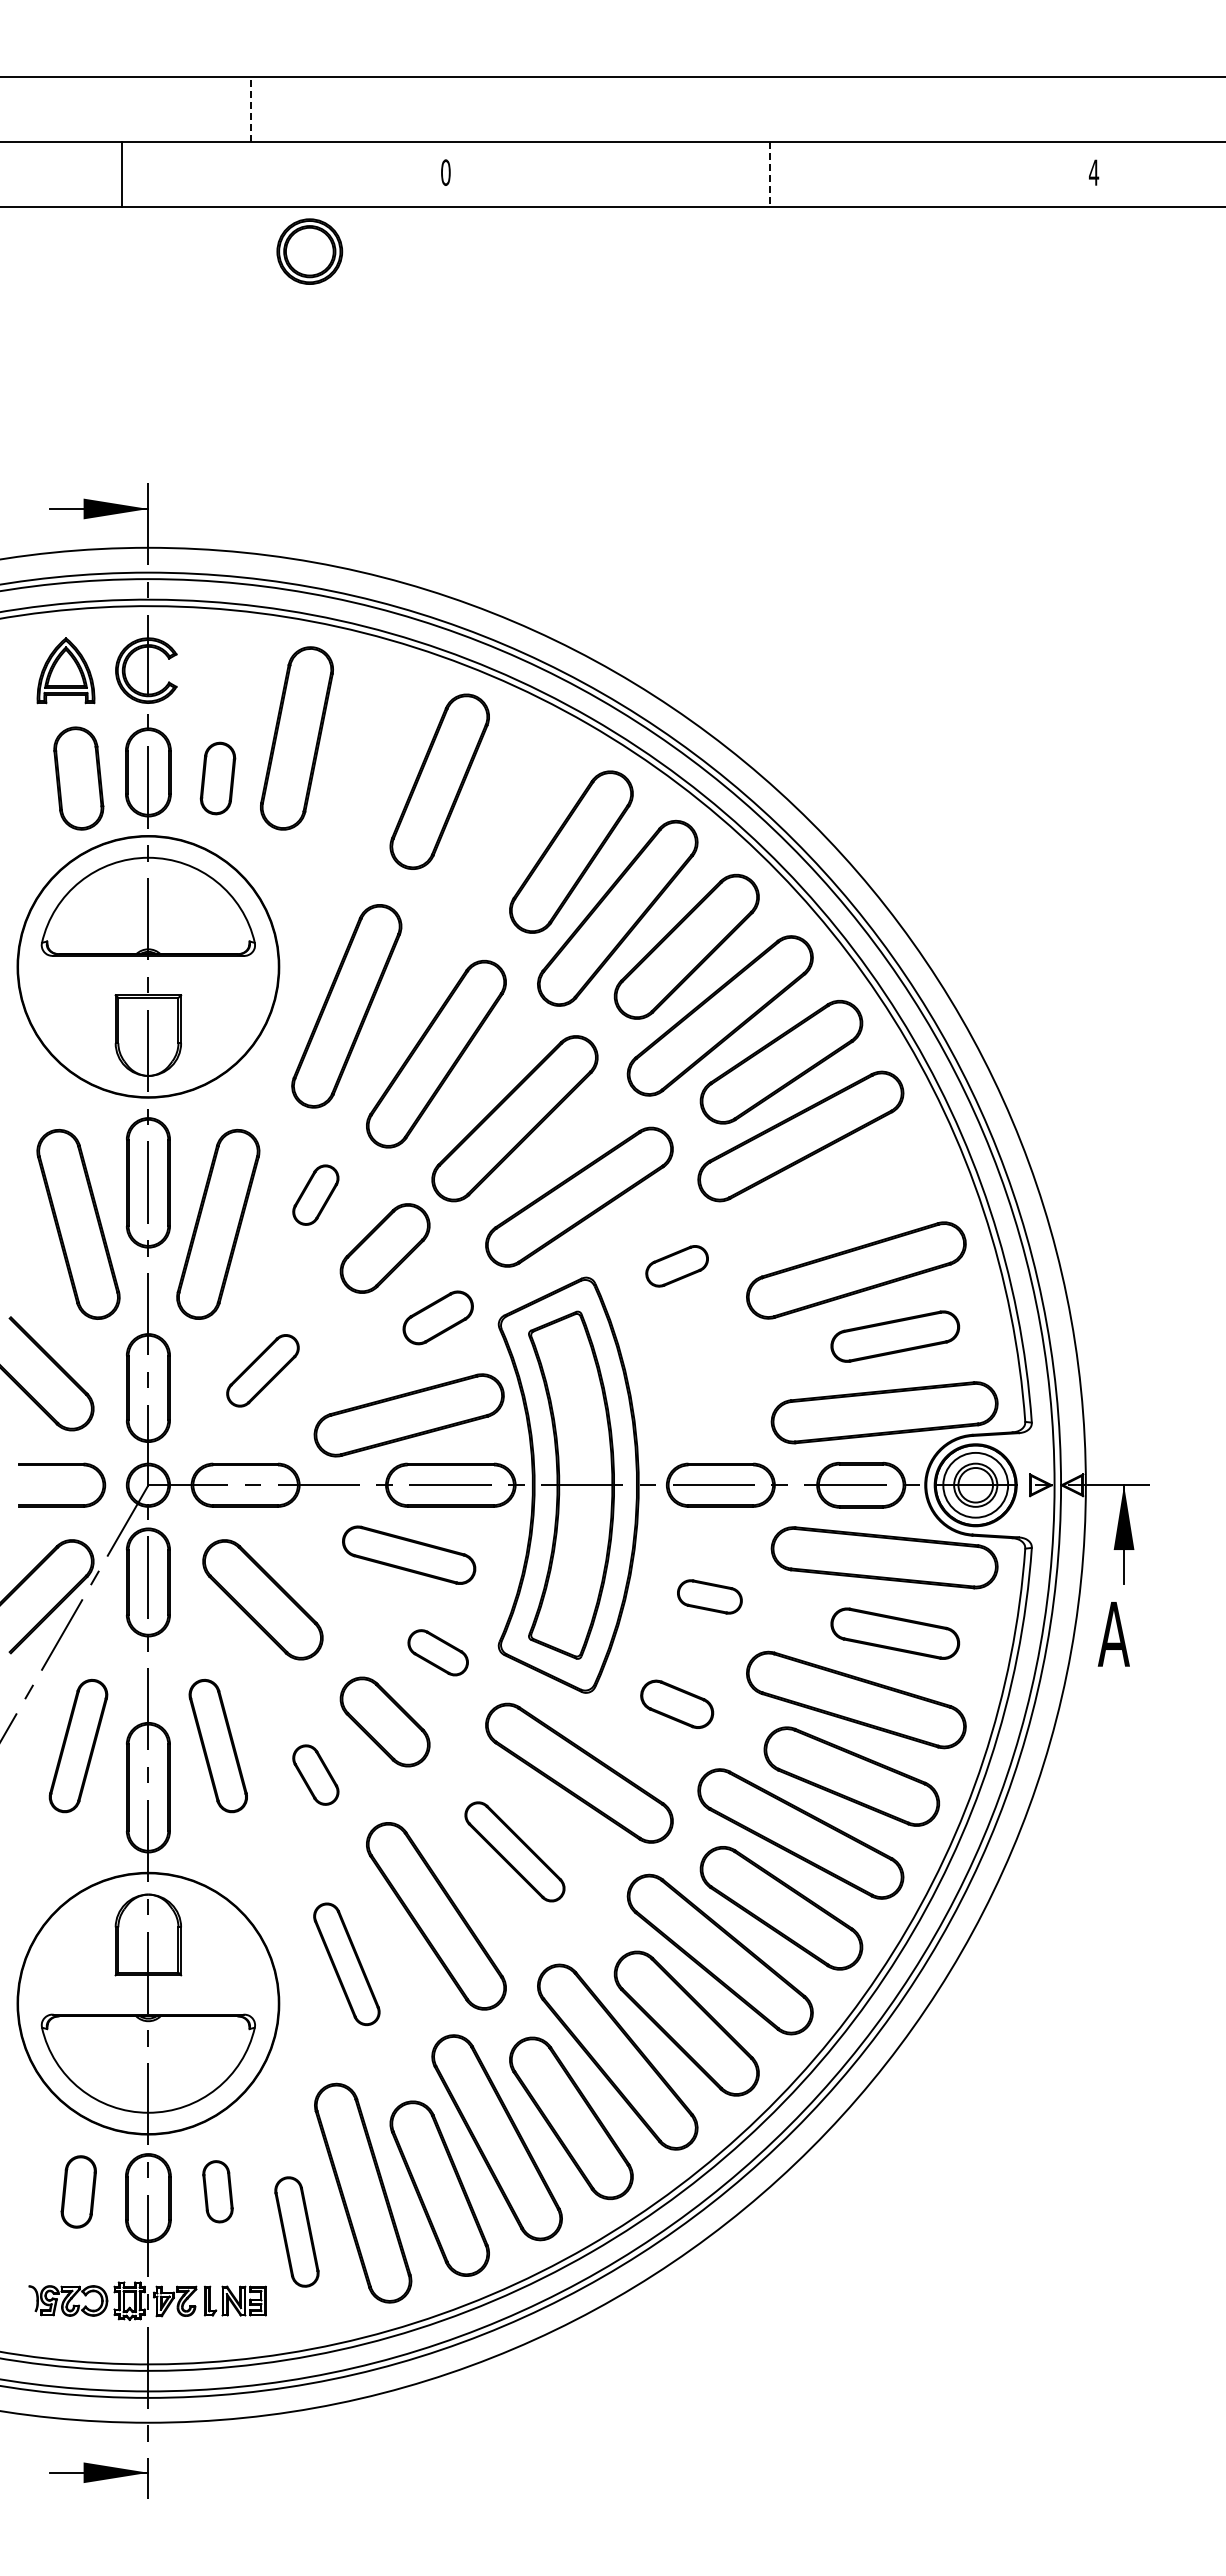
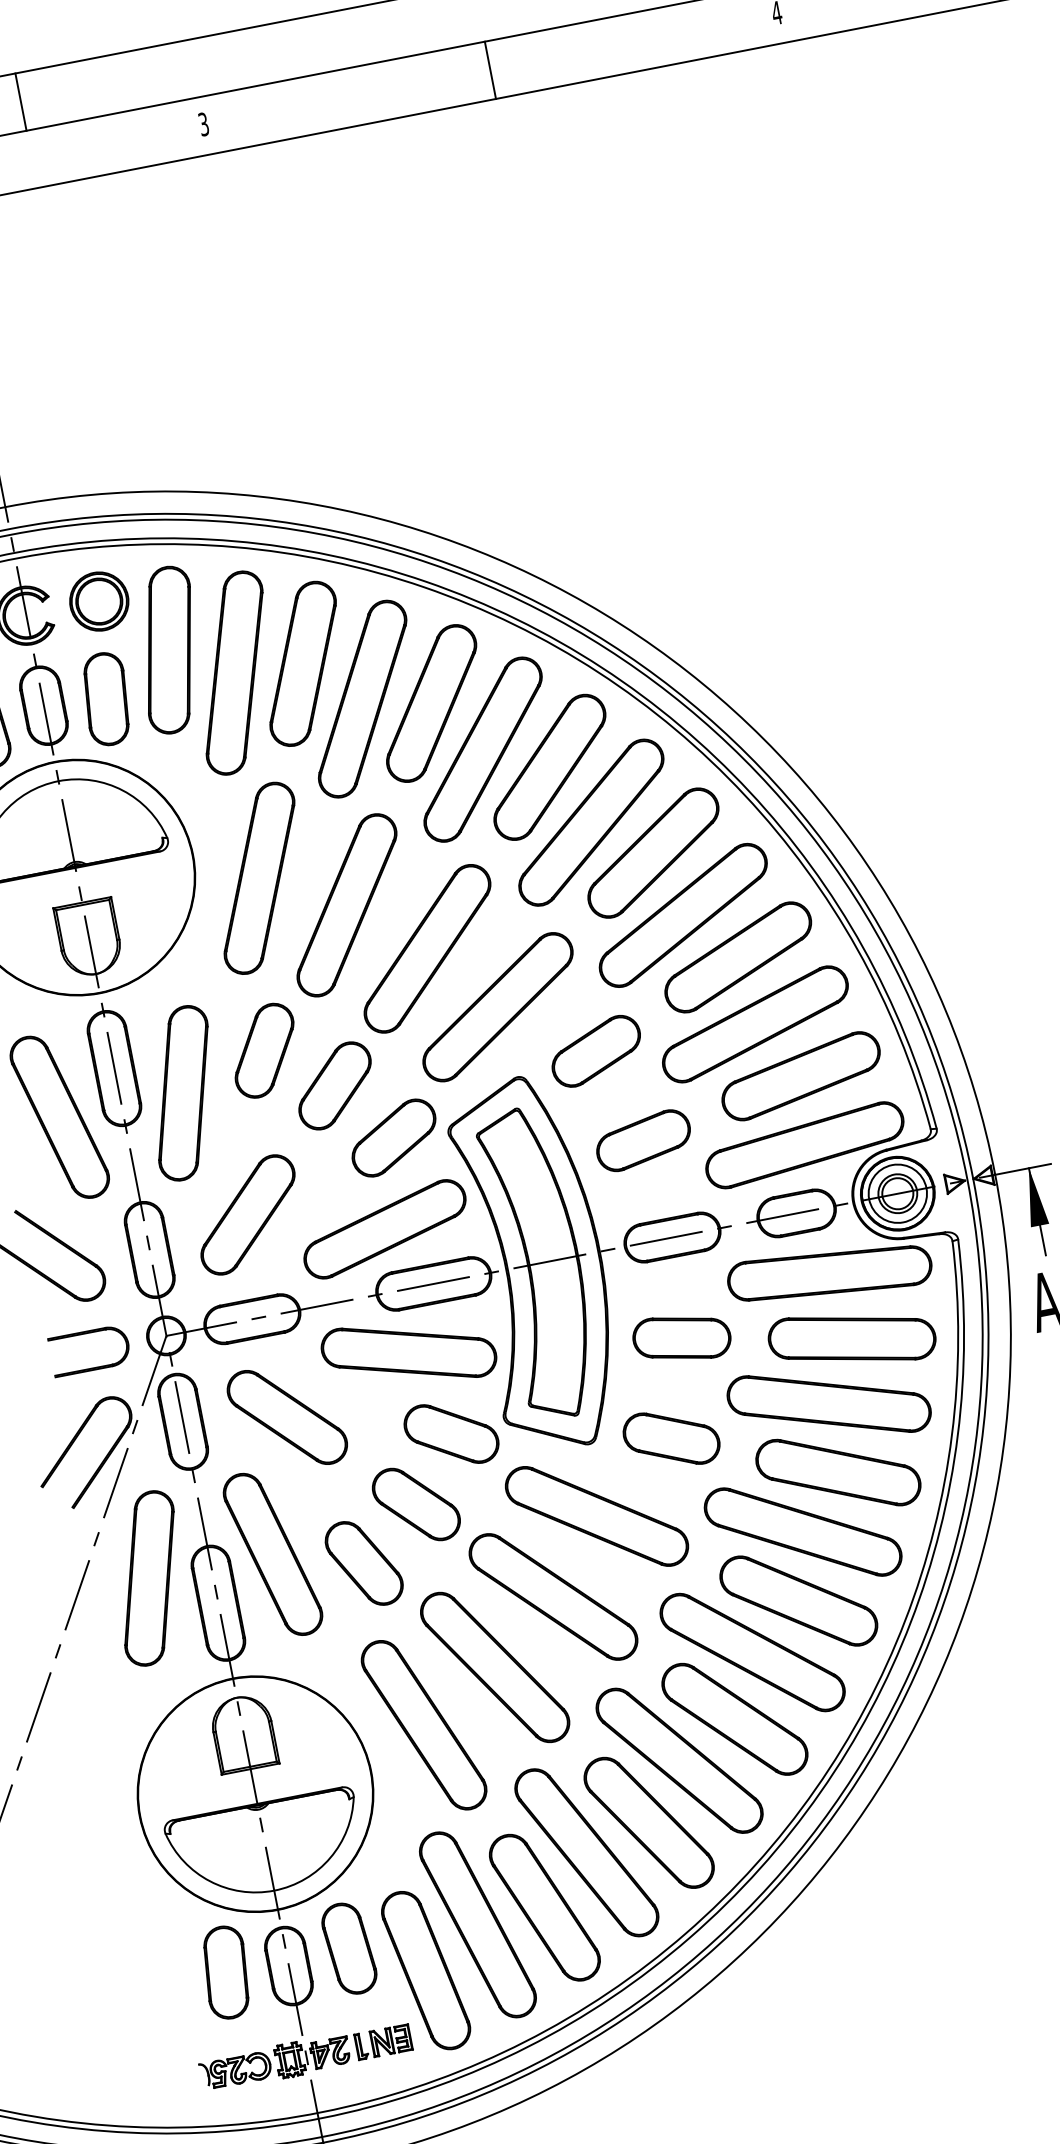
line: (251, 109) -> (21, 101), dashed -> solid
text: (445, 172) -> (203, 124), 0 -> 3
line: (769, 174) -> (490, 70), dashed -> solid
part: (309, 251) -> (98, 601), moved
part: (363, 777) -> (234, 673), added
part: (217, 778) -> (106, 699), size x1.43
part: (496, 832) -> (361, 699), added
part: (851, 1193) -> (737, 957), added
part: (315, 1194) -> (264, 1050), size x1.67
part: (676, 1266) -> (595, 1051), size x1.67
part: (437, 1317) -> (393, 1137), size x1.43
part: (895, 1336) -> (801, 1076), size x1.43
part: (262, 1370) -> (247, 1214), size x1.67
part: (709, 1373) -> (643, 1140), added
part: (408, 1555) -> (408, 1353), size x1.43
part: (709, 1596) -> (681, 1337), size x1.67
part: (895, 1633) -> (852, 1338), size x1.43
part: (437, 1652) -> (450, 1434), size x1.67
part: (676, 1704) -> (670, 1438), size x1.43
part: (78, 1745) -> (149, 1577), size x1.43
part: (218, 1745) -> (273, 1553), size x1.43
part: (315, 1774) -> (363, 1562), size x1.67
part: (514, 1851) -> (553, 1596), size x1.67
part: (346, 1964) -> (423, 1725), size x1.67
part: (78, 2191) -> (225, 1972), size x1.43
part: (217, 2191) -> (348, 1948), size x1.67
part: (296, 2231) -> (425, 1970), size x1.67

